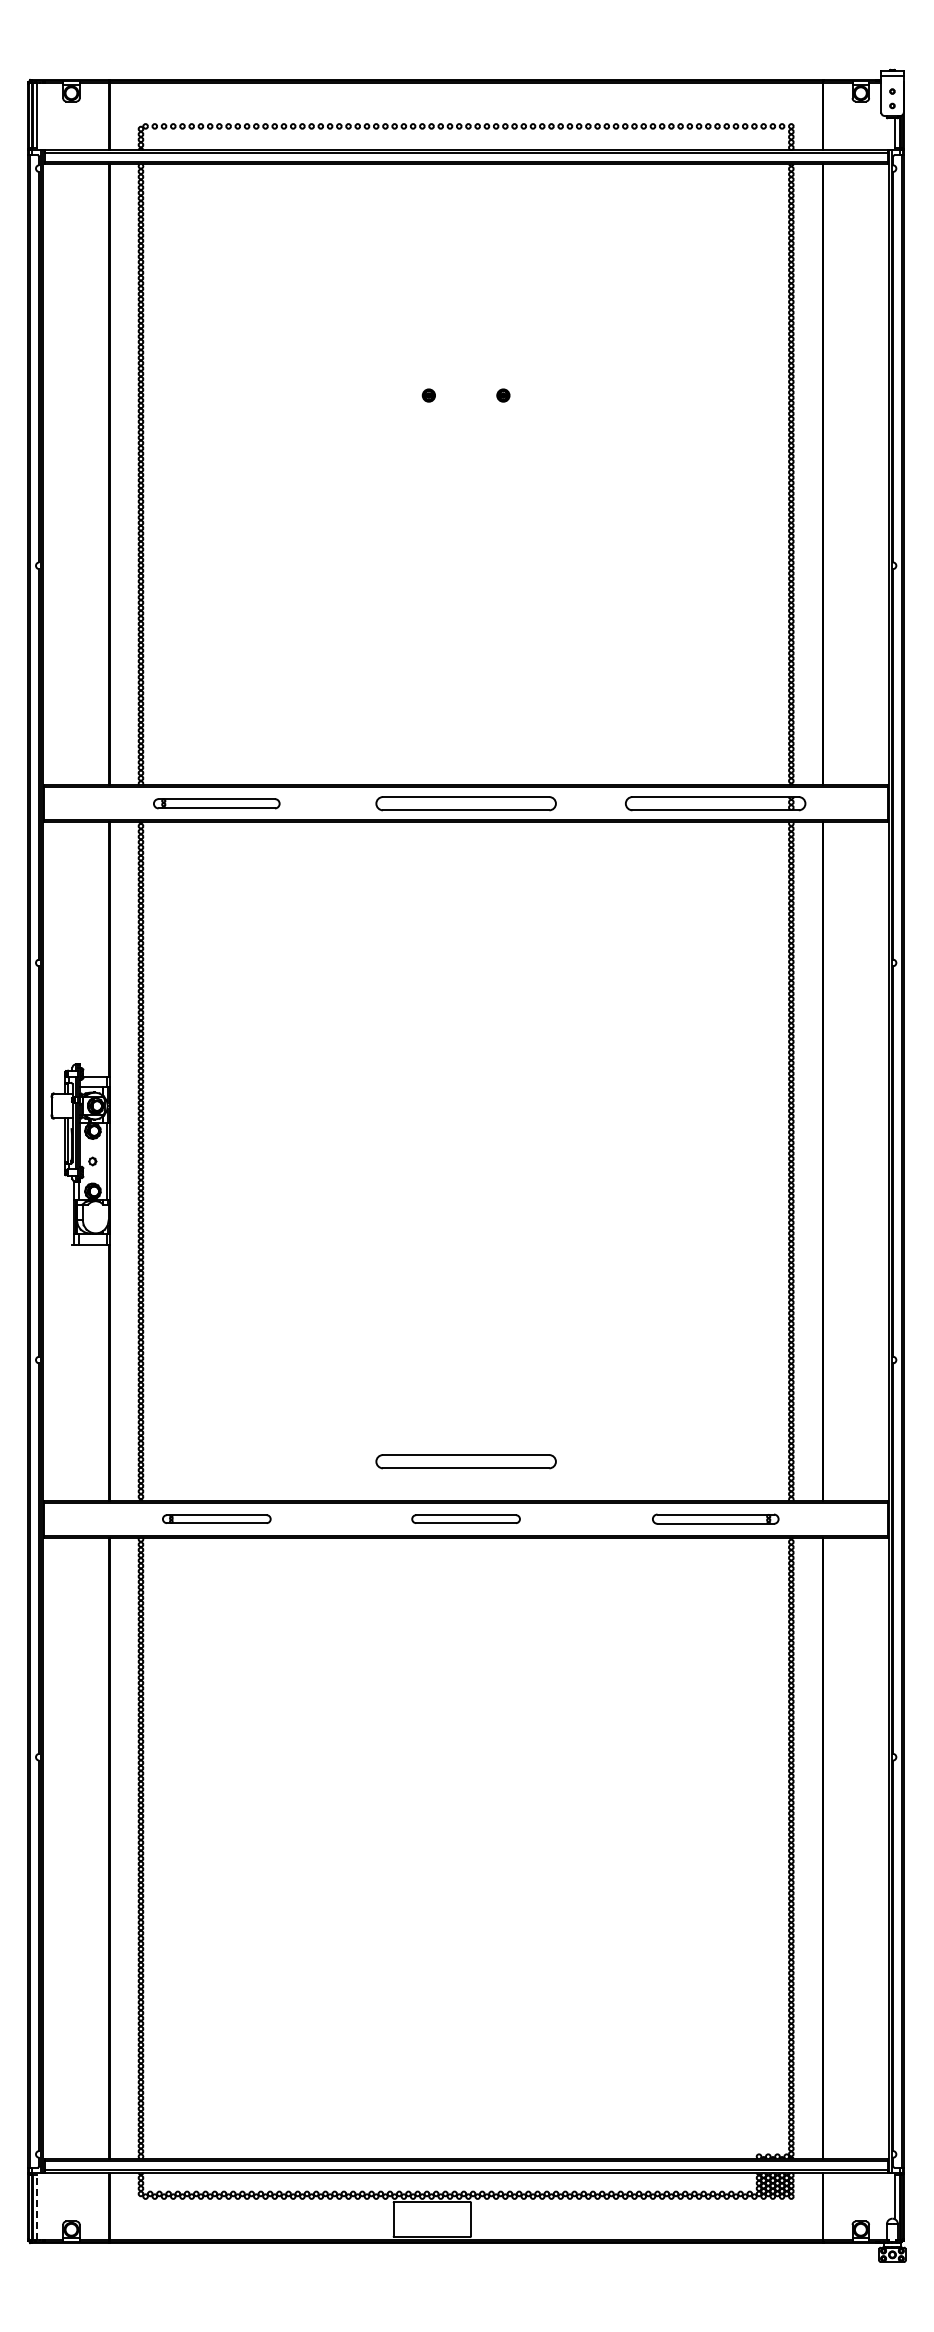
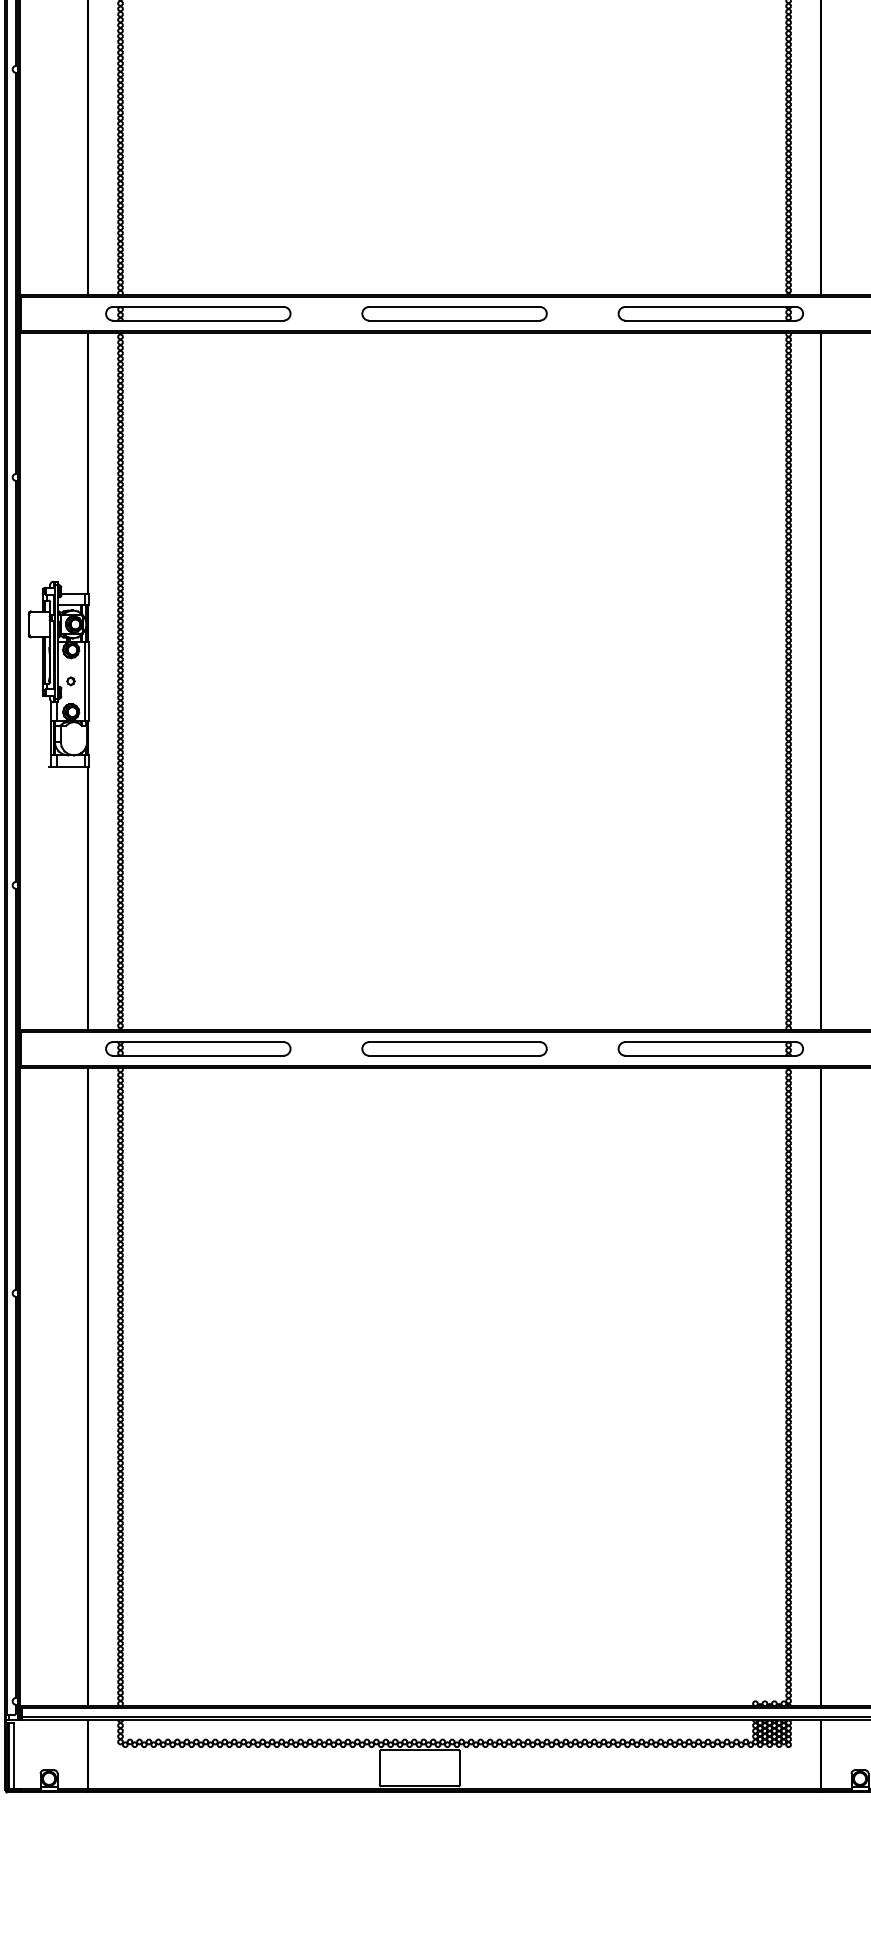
part: (216, 803) -> (198, 313), size x1.43
part: (465, 1461) -> (453, 989), removed
part: (216, 1518) -> (198, 1048), size x1.67
part: (465, 1518) -> (453, 1048), size x1.67
part: (715, 1518) -> (710, 1048), size x1.43
line: (37, 2207) -> (14, 1755), dashed -> solid

